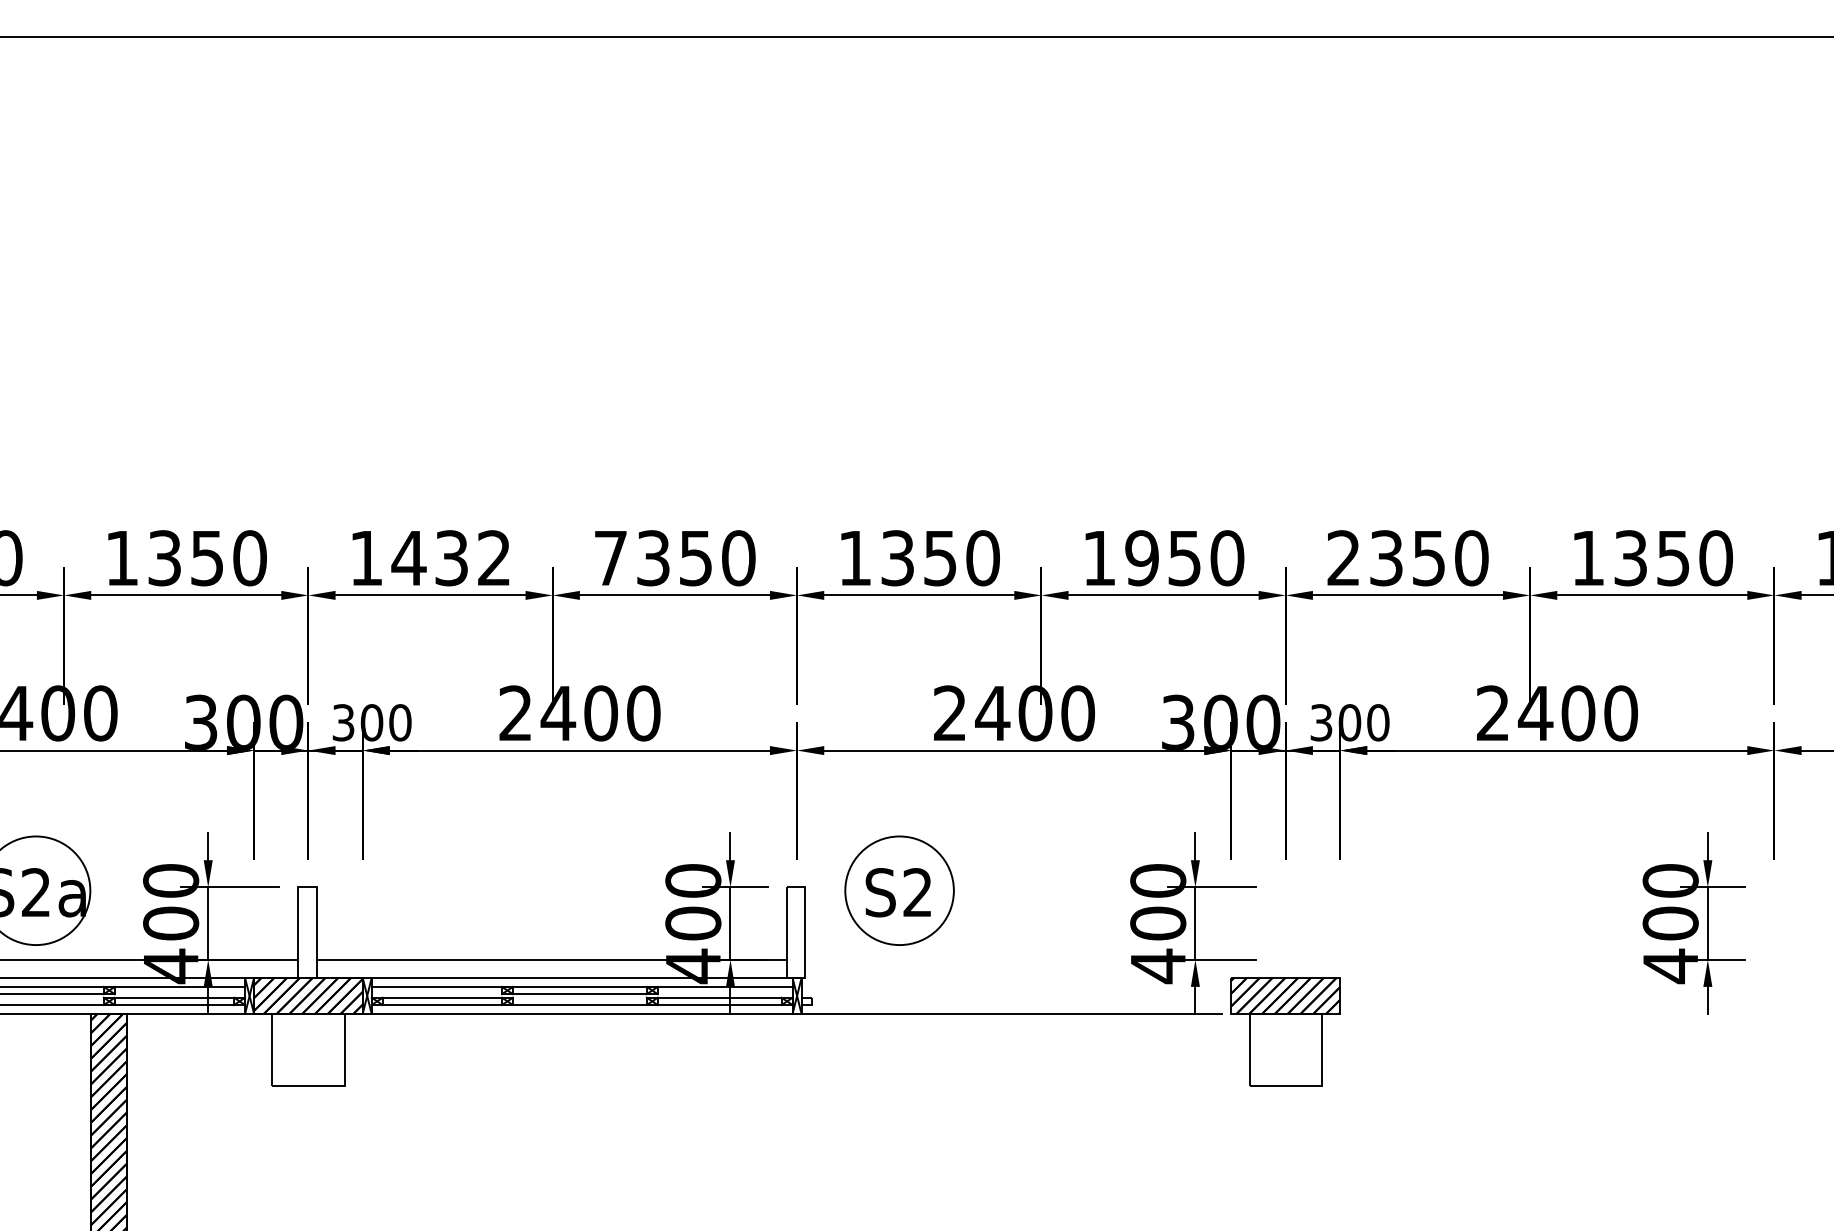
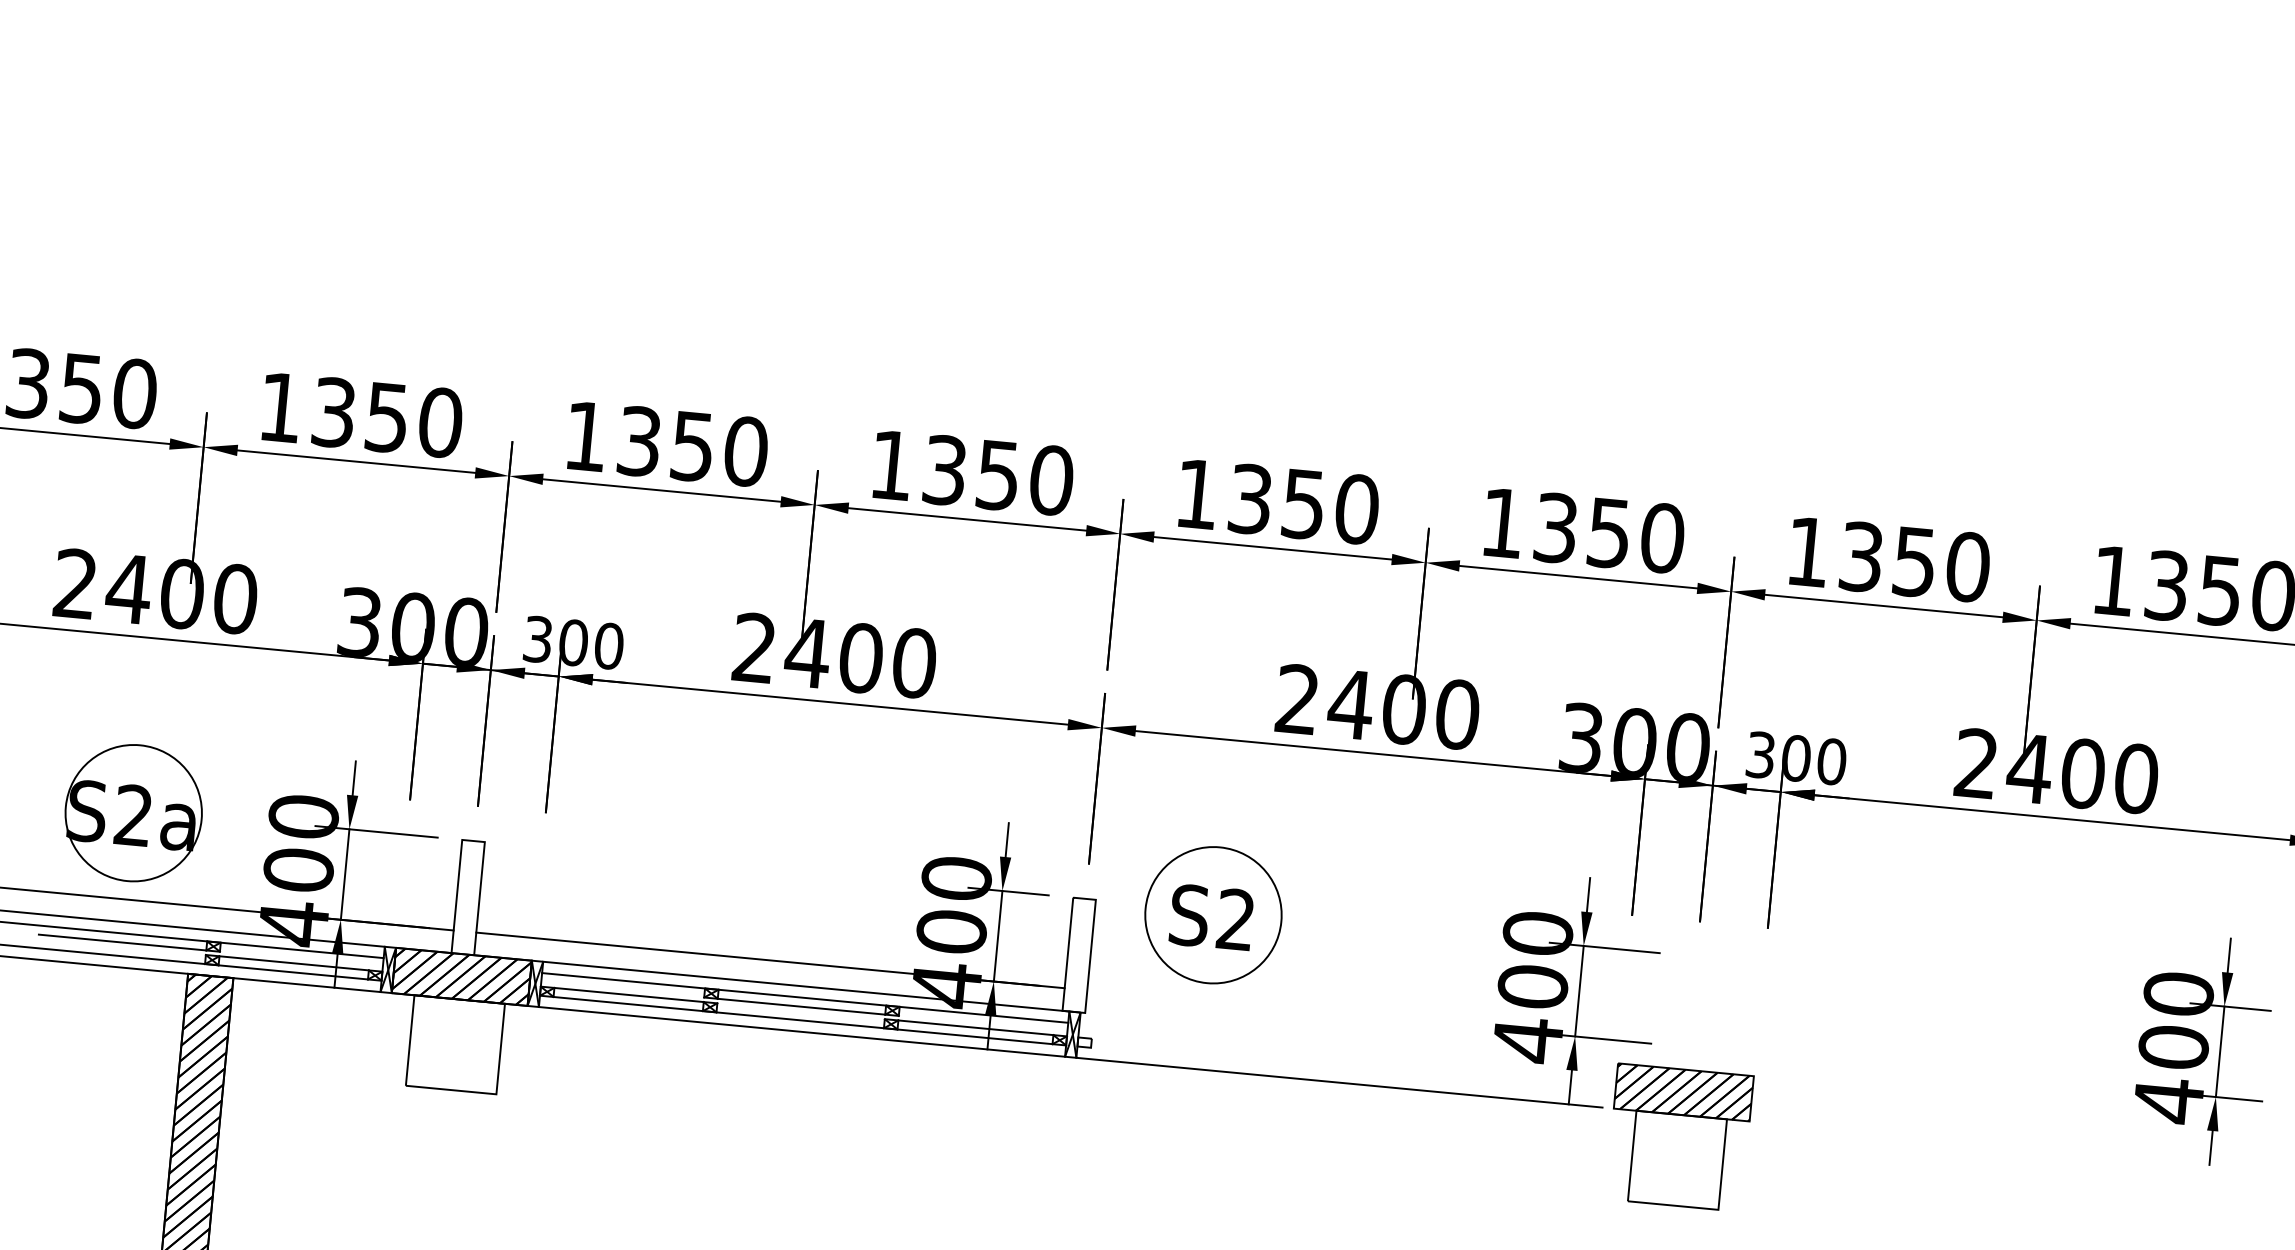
text: (1343, 557) -> (1807, 551), 2350 -> 1350
text: (451, 558) -> (692, 446), 1432 -> 1350
text: (610, 558) -> (891, 465), 7350 -> 1350
text: (1141, 558) -> (1555, 528), 1950 -> 1350

